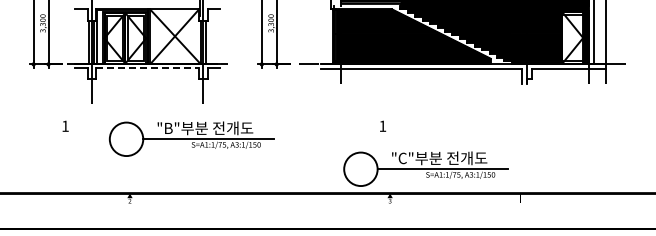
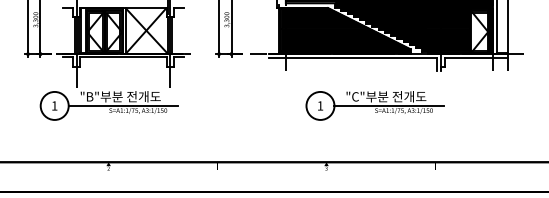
line: (148, 68) -> (124, 57), dashed -> solid
part: (191, 138) -> (109, 105), moved
part: (425, 168) -> (374, 105), moved

